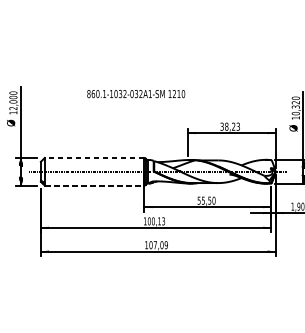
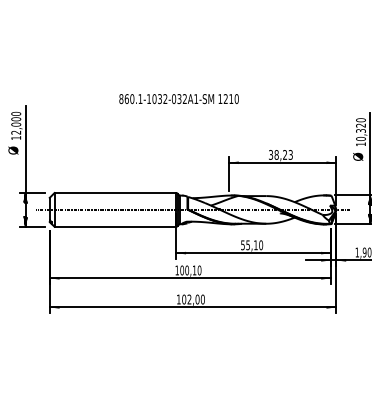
text: (135, 94) -> (178, 99), moved
line: (94, 158) -> (115, 193), dashed -> solid
line: (94, 185) -> (115, 226), dashed -> solid
text: (209, 200) -> (255, 245), 55,50 -> 55,10
text: (163, 221) -> (199, 270), 100,13 -> 100,10
text: (160, 245) -> (195, 299), 107,09 -> 102,00

